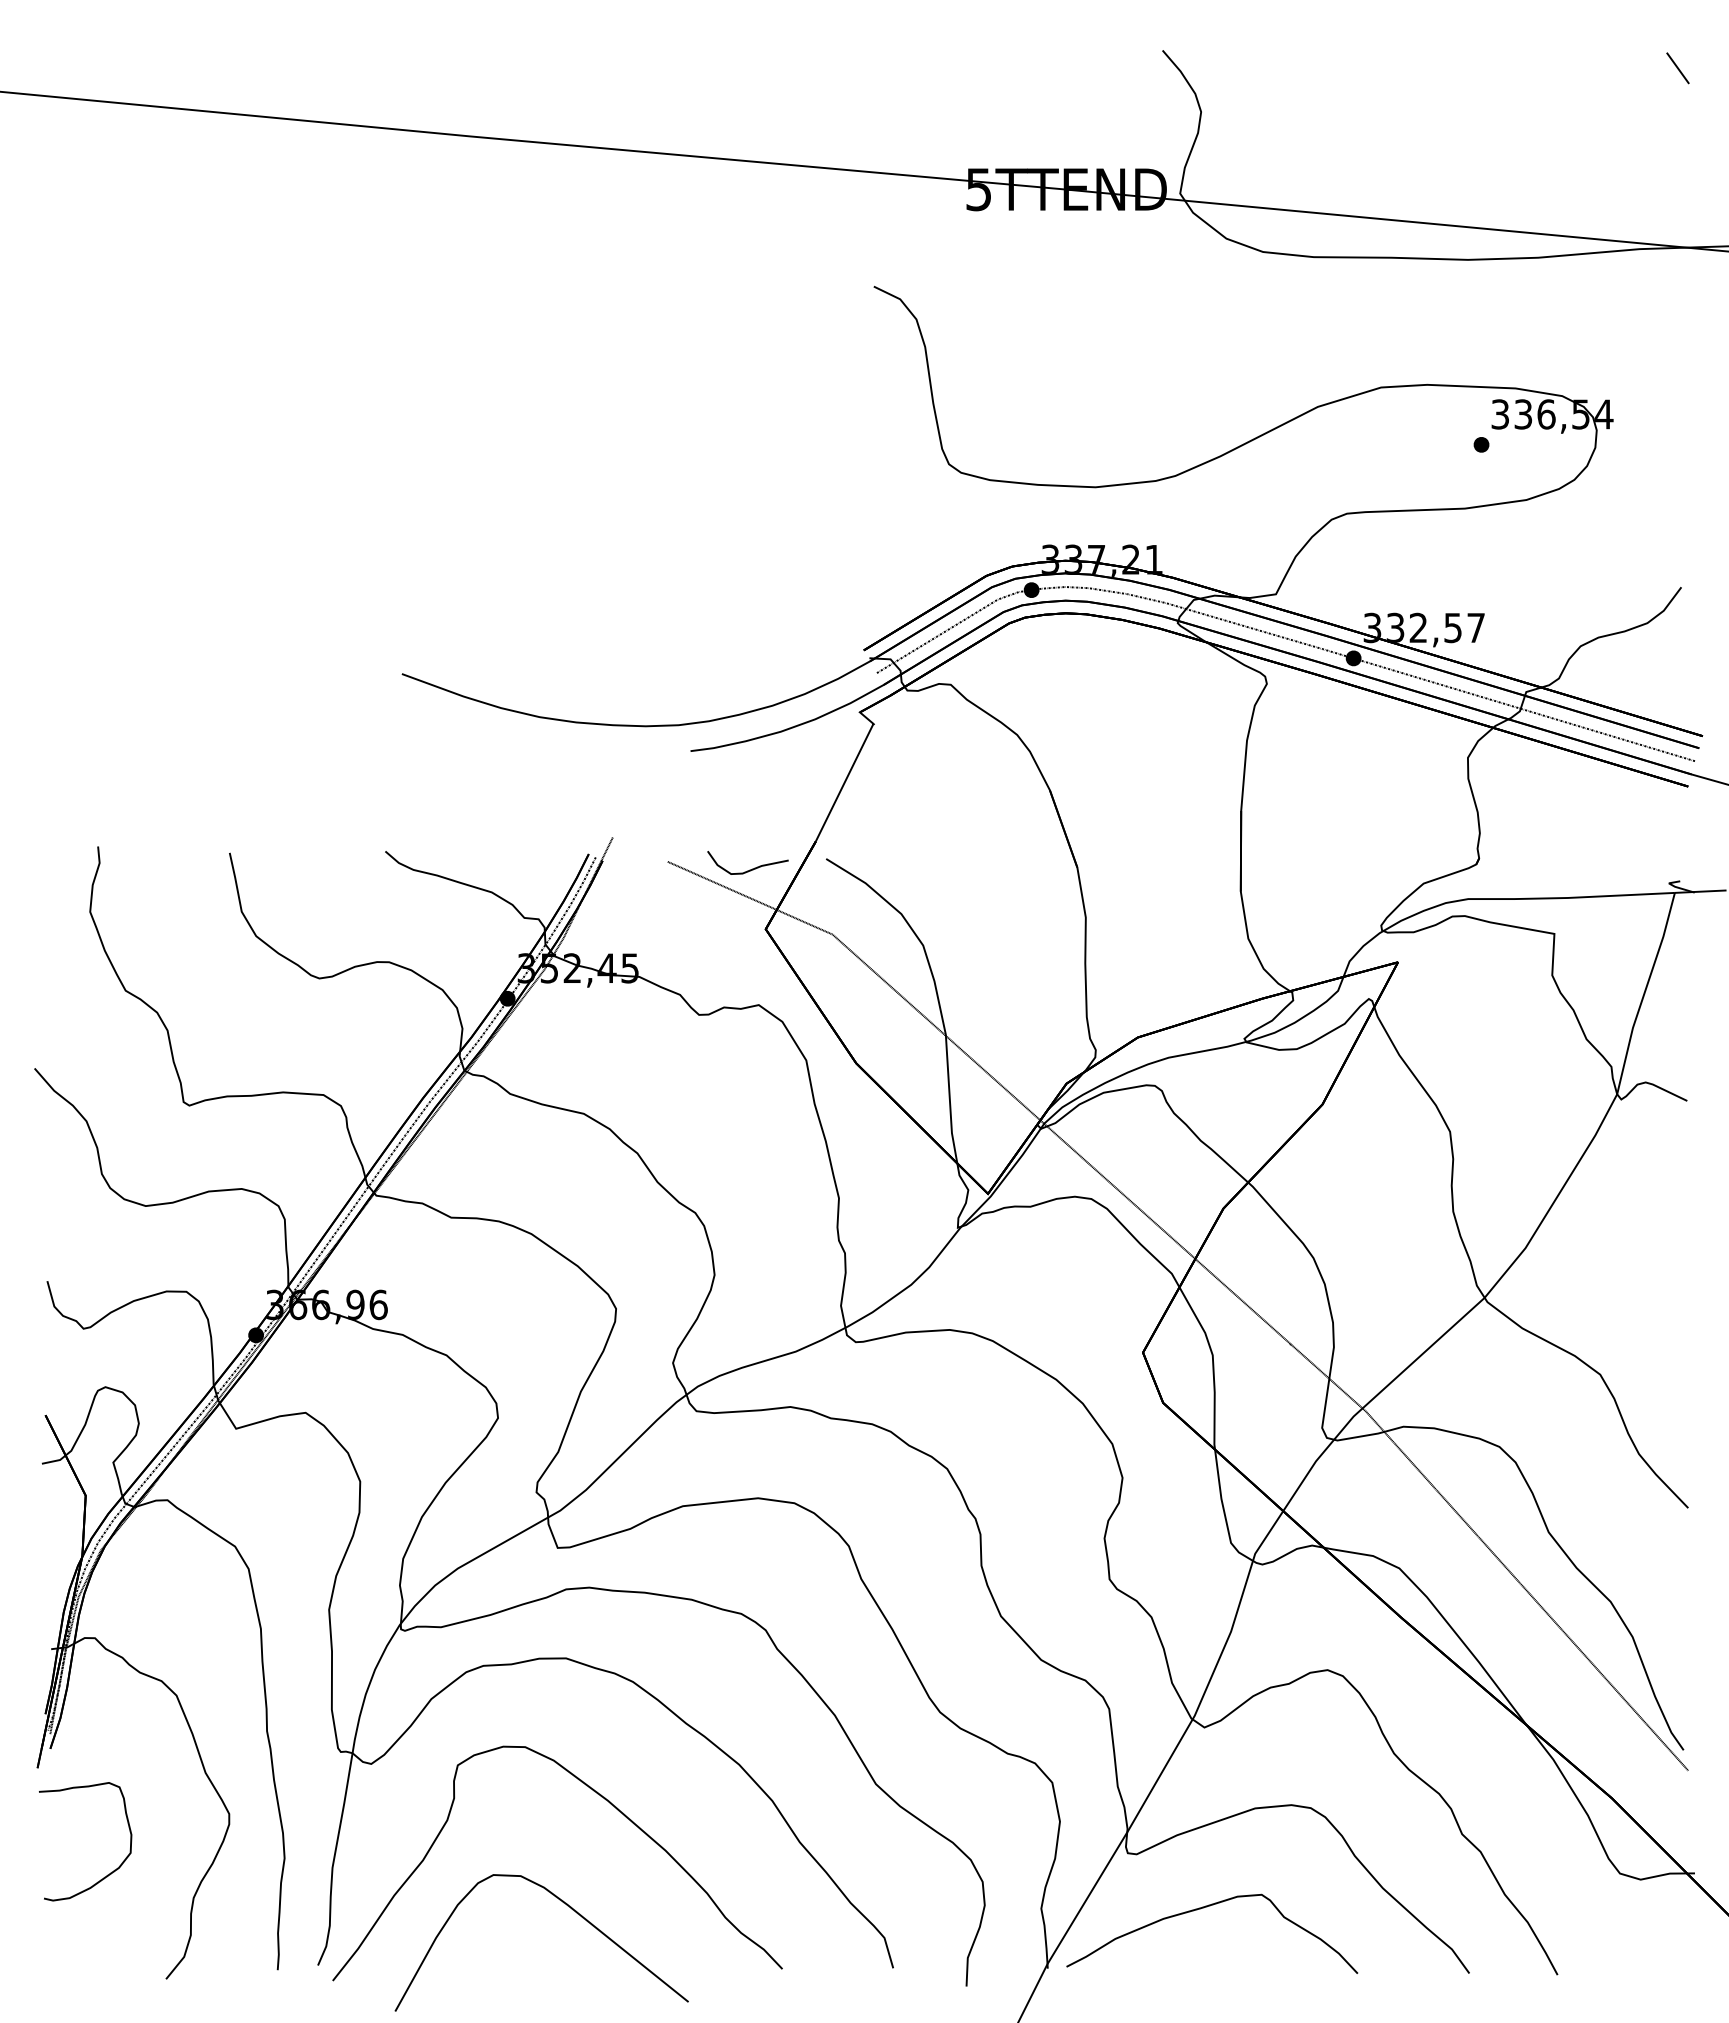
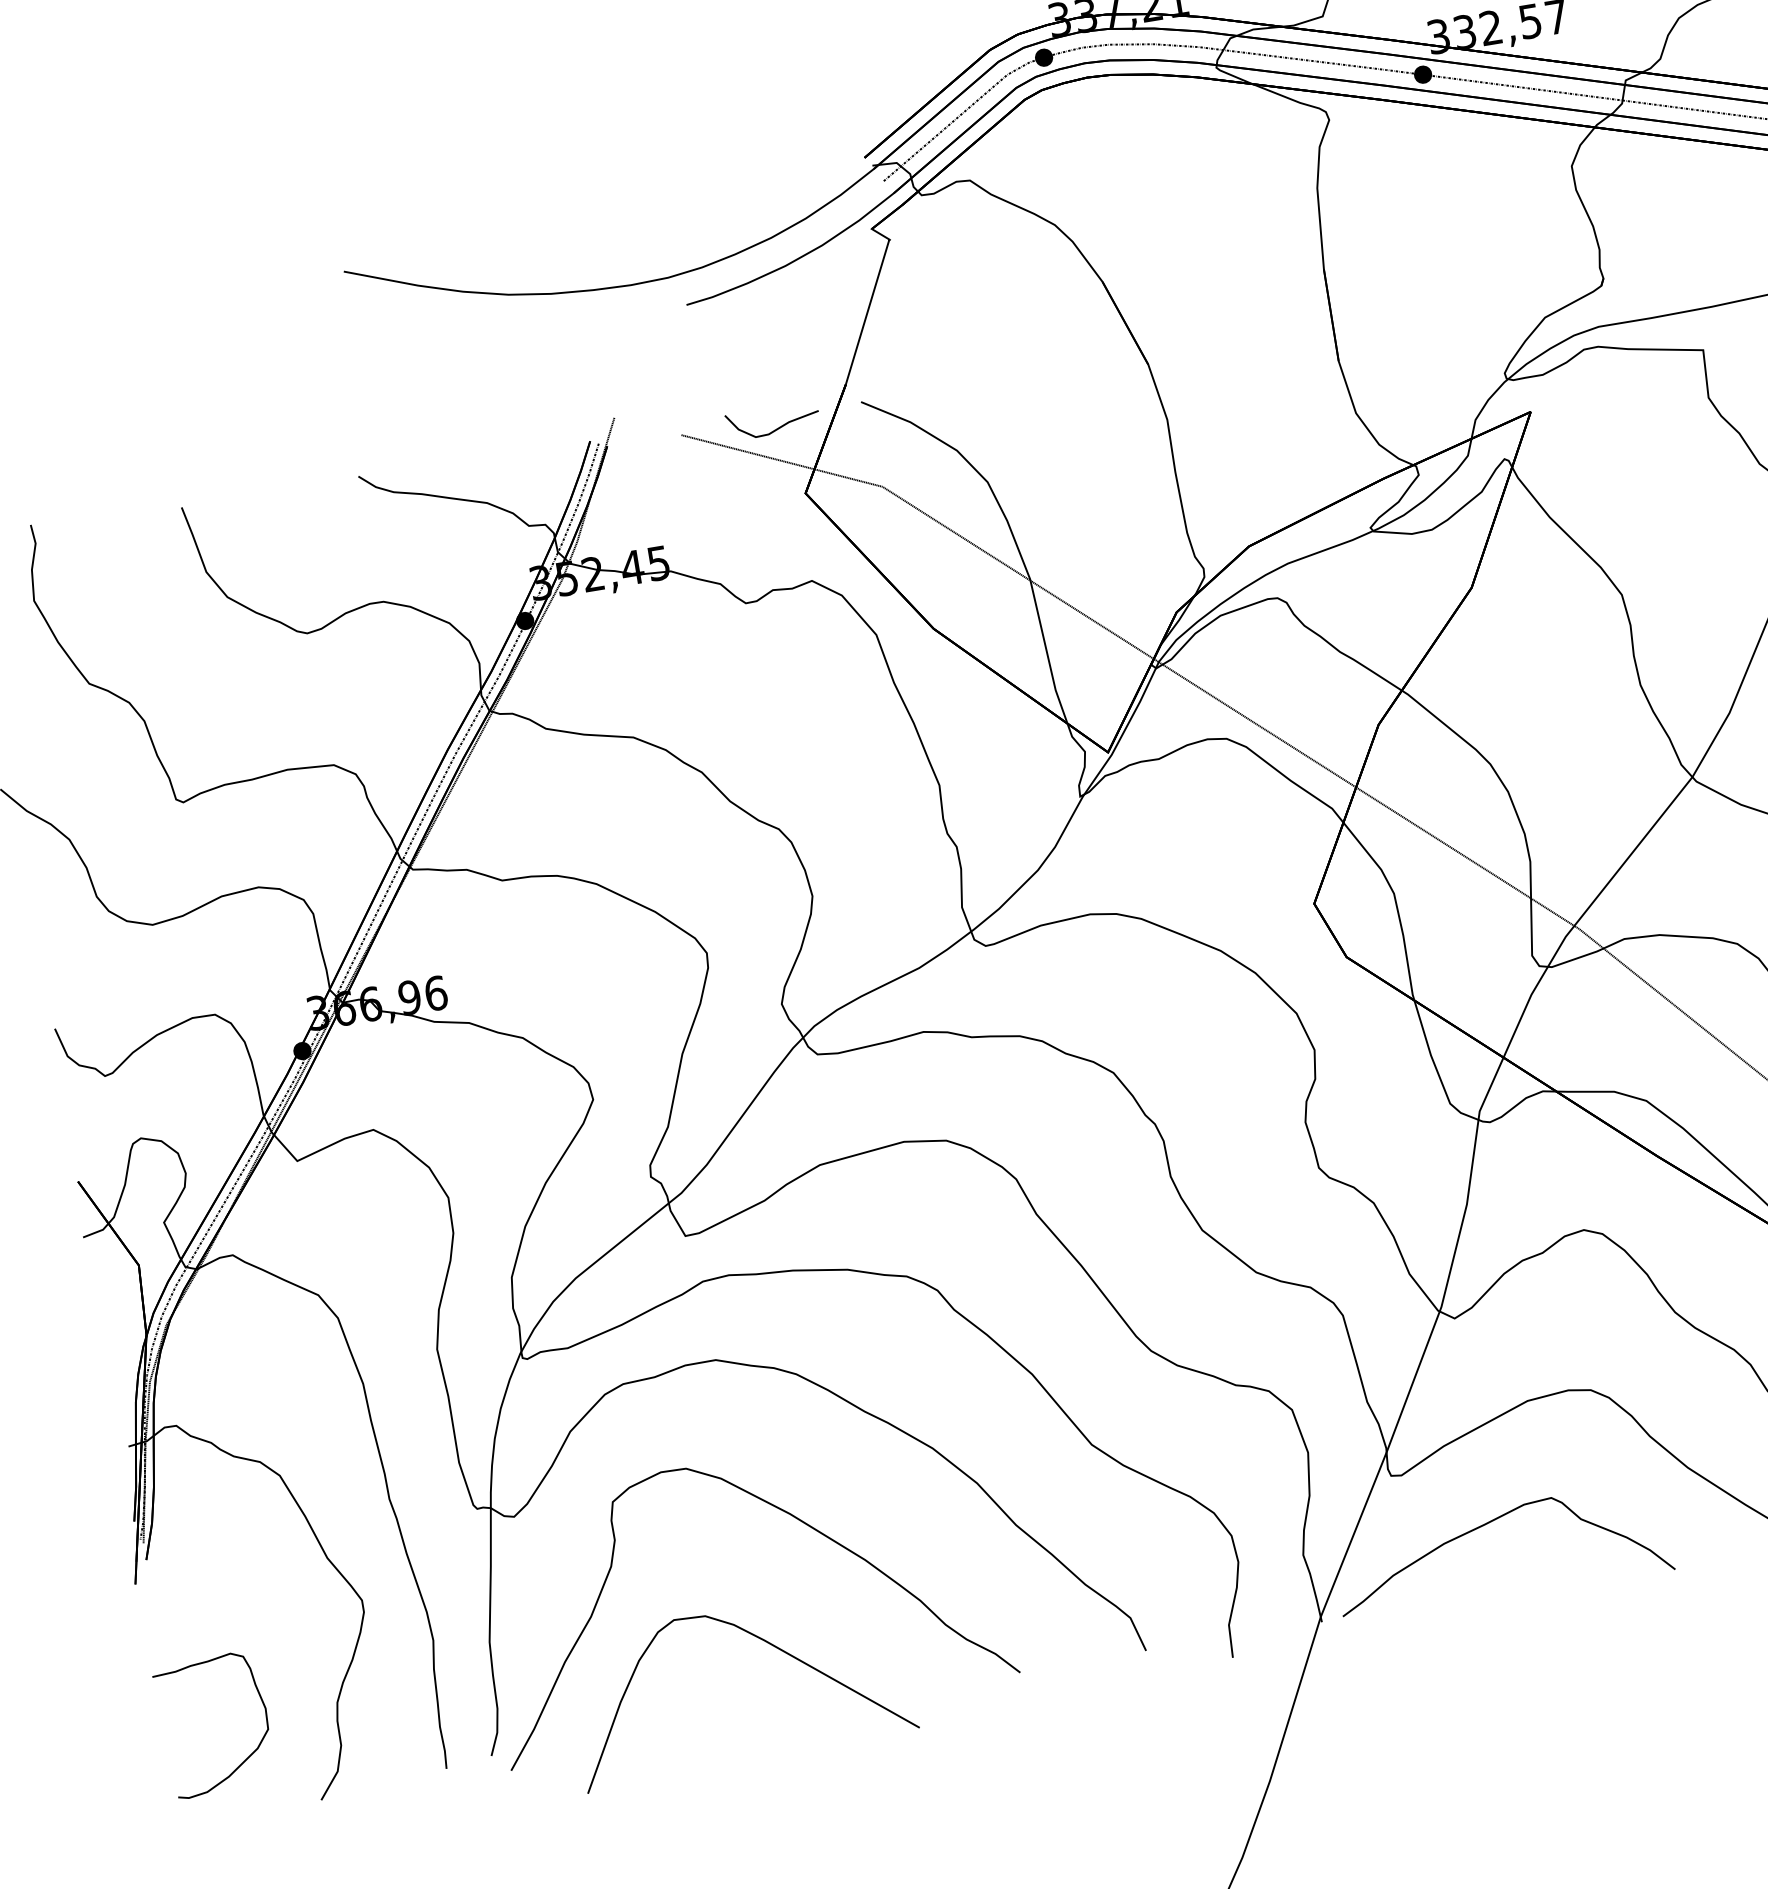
part: (107, 1874) -> (245, 1758), moved

